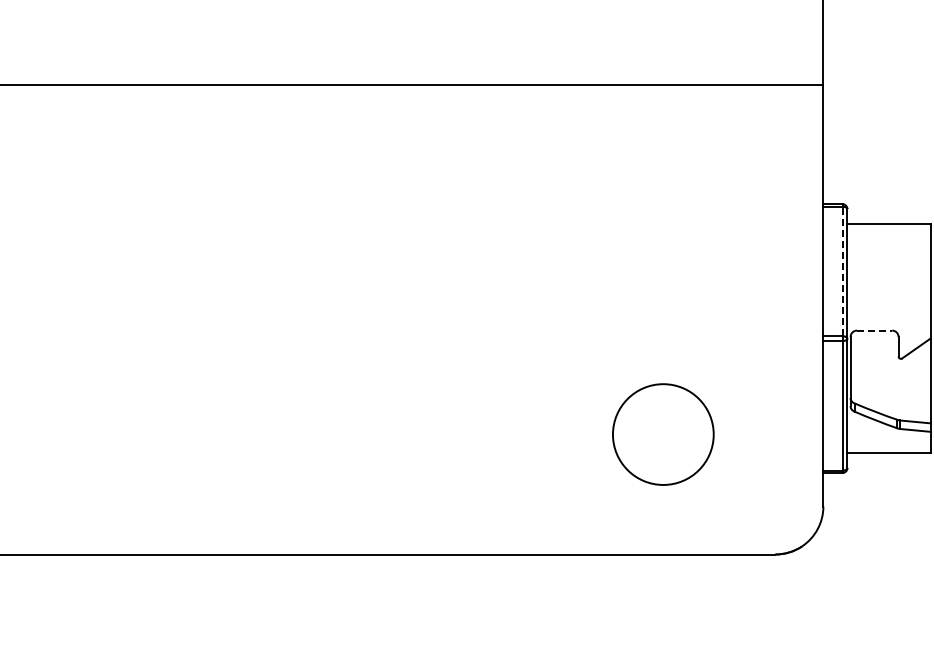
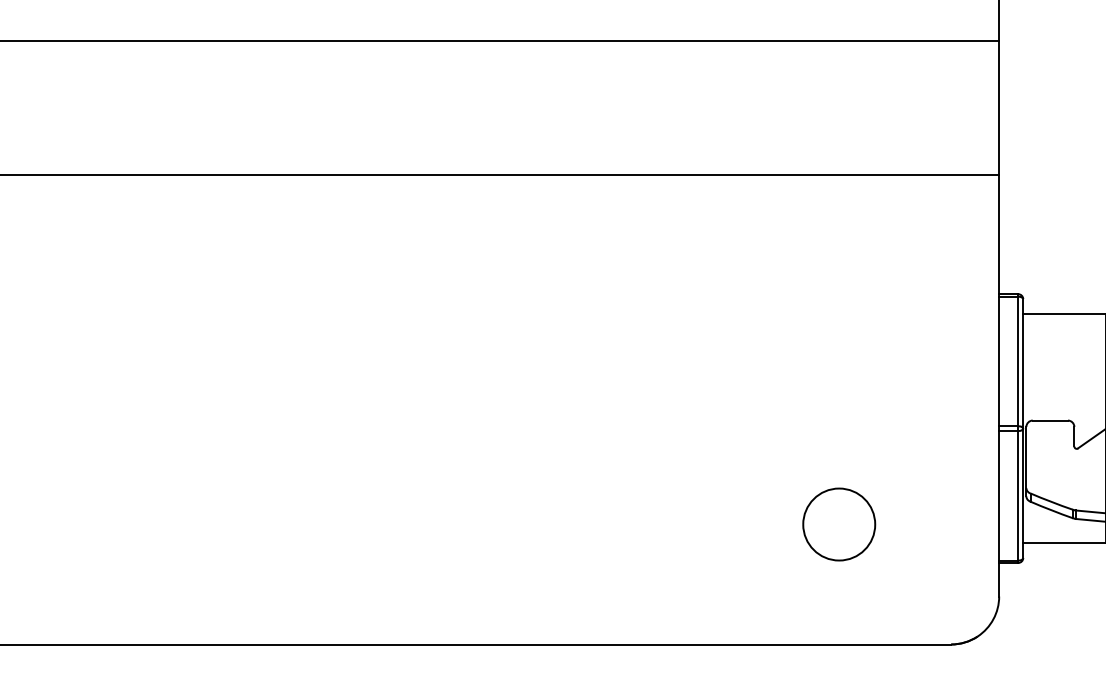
line: (842, 271) -> (1018, 361), dashed -> solid
line: (874, 330) -> (1050, 420), dashed -> solid
circle: (663, 434) -> (839, 524), size x0.71

